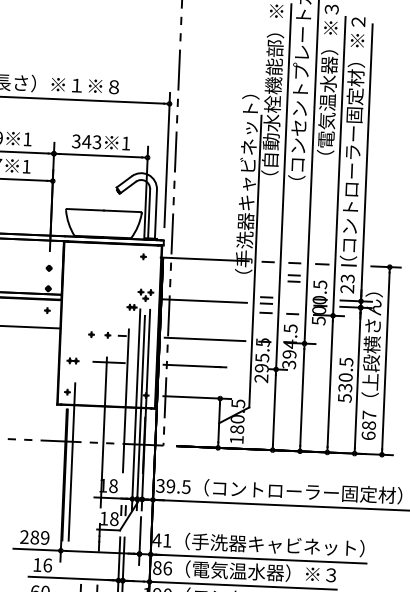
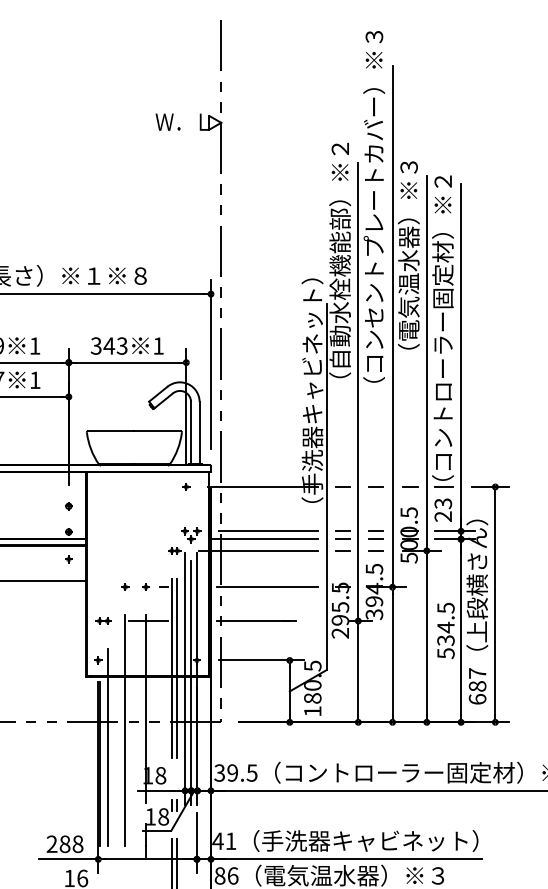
part: (293, 277) -> (375, 534), moved
line: (207, 295) -> (268, 531), added
line: (198, 309) -> (258, 550), added
text: (345, 377) -> (445, 627), 530.5 -> 534.5
line: (130, 400) -> (177, 667), added
line: (86, 448) -> (125, 730), added
text: (44, 537) -> (77, 843), 289 -> 288

